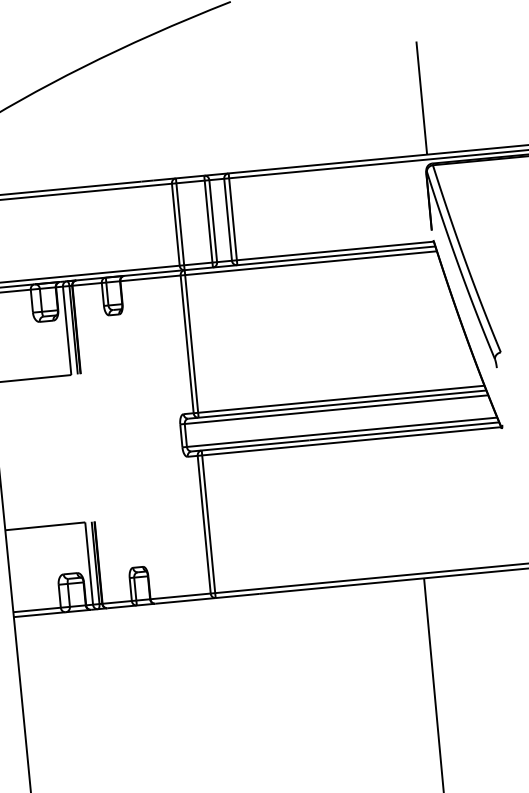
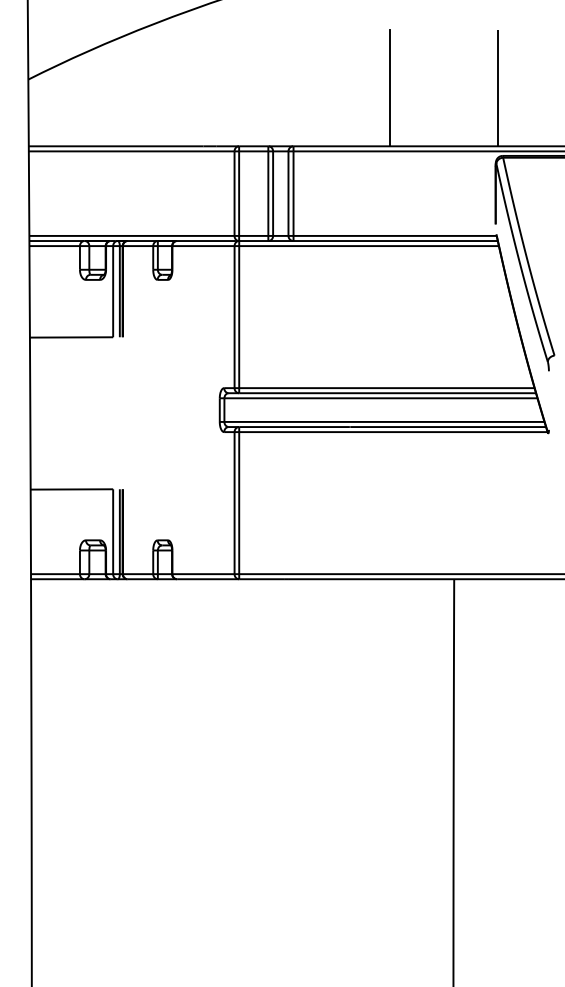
line: (317, 107) -> (390, 87), added

